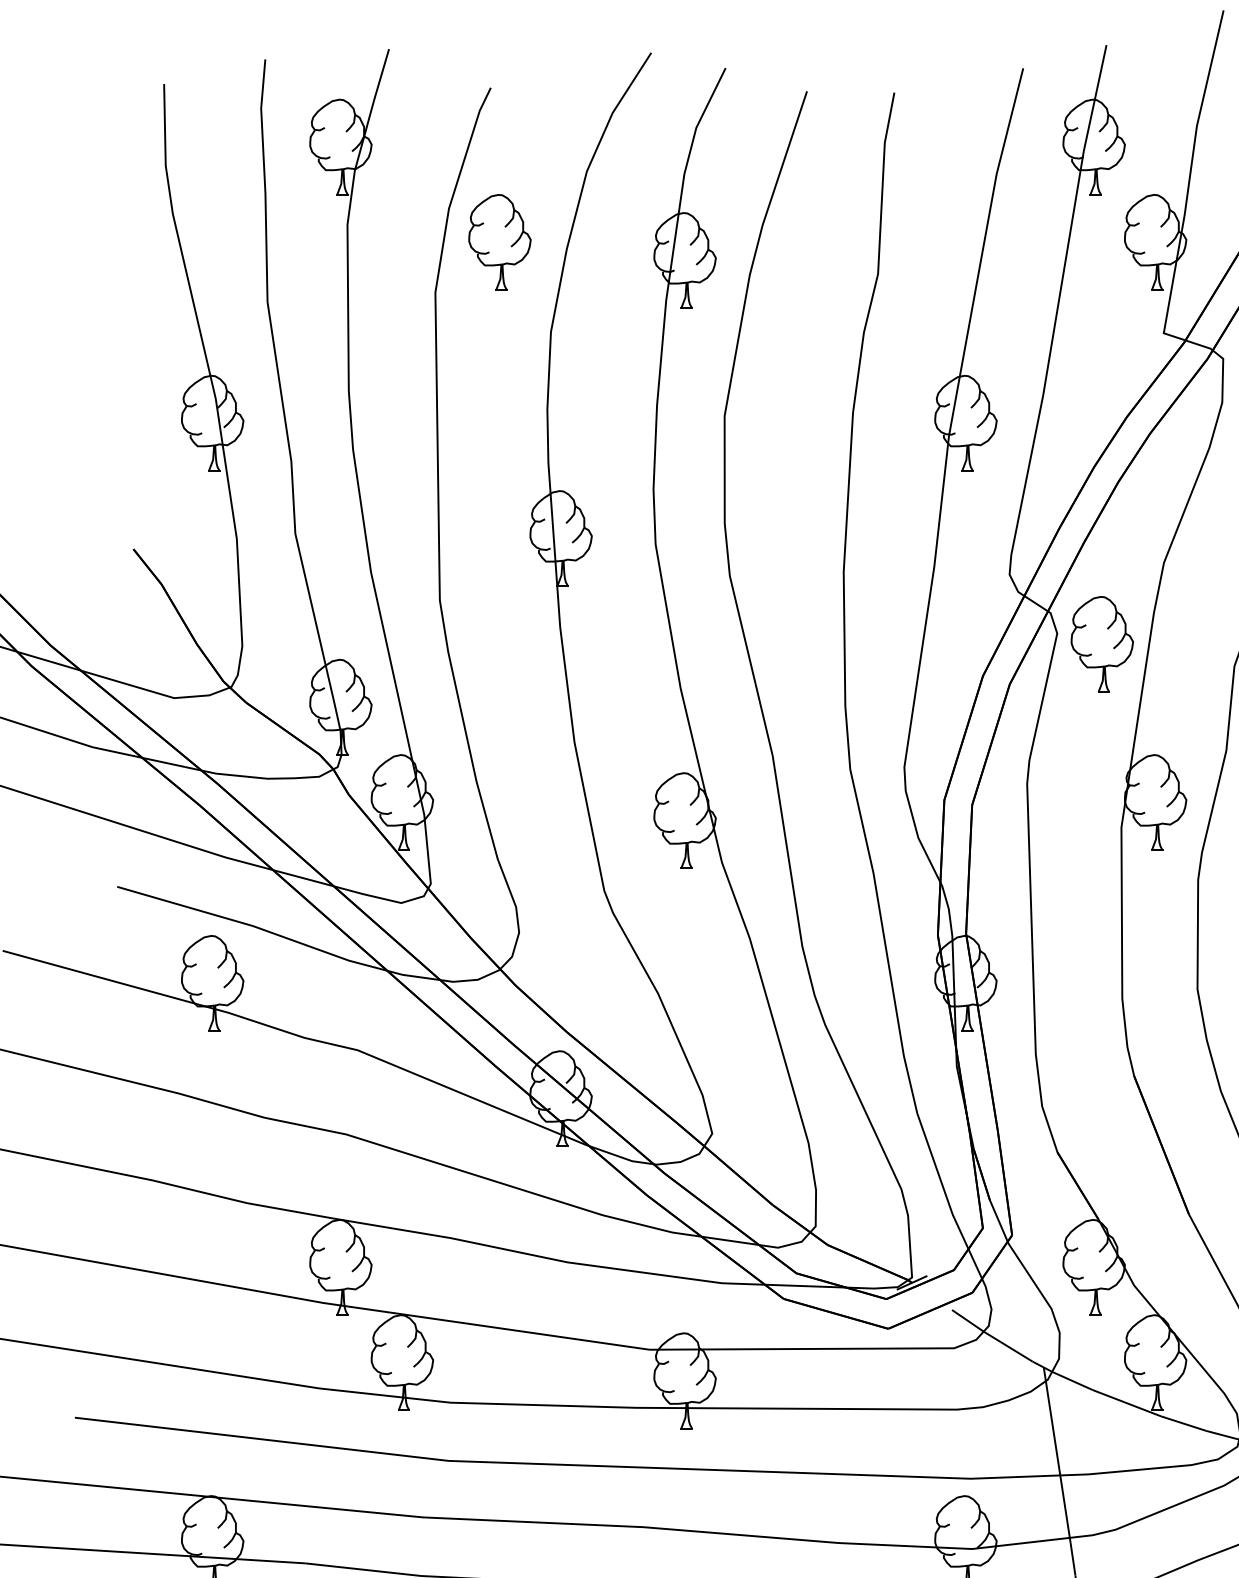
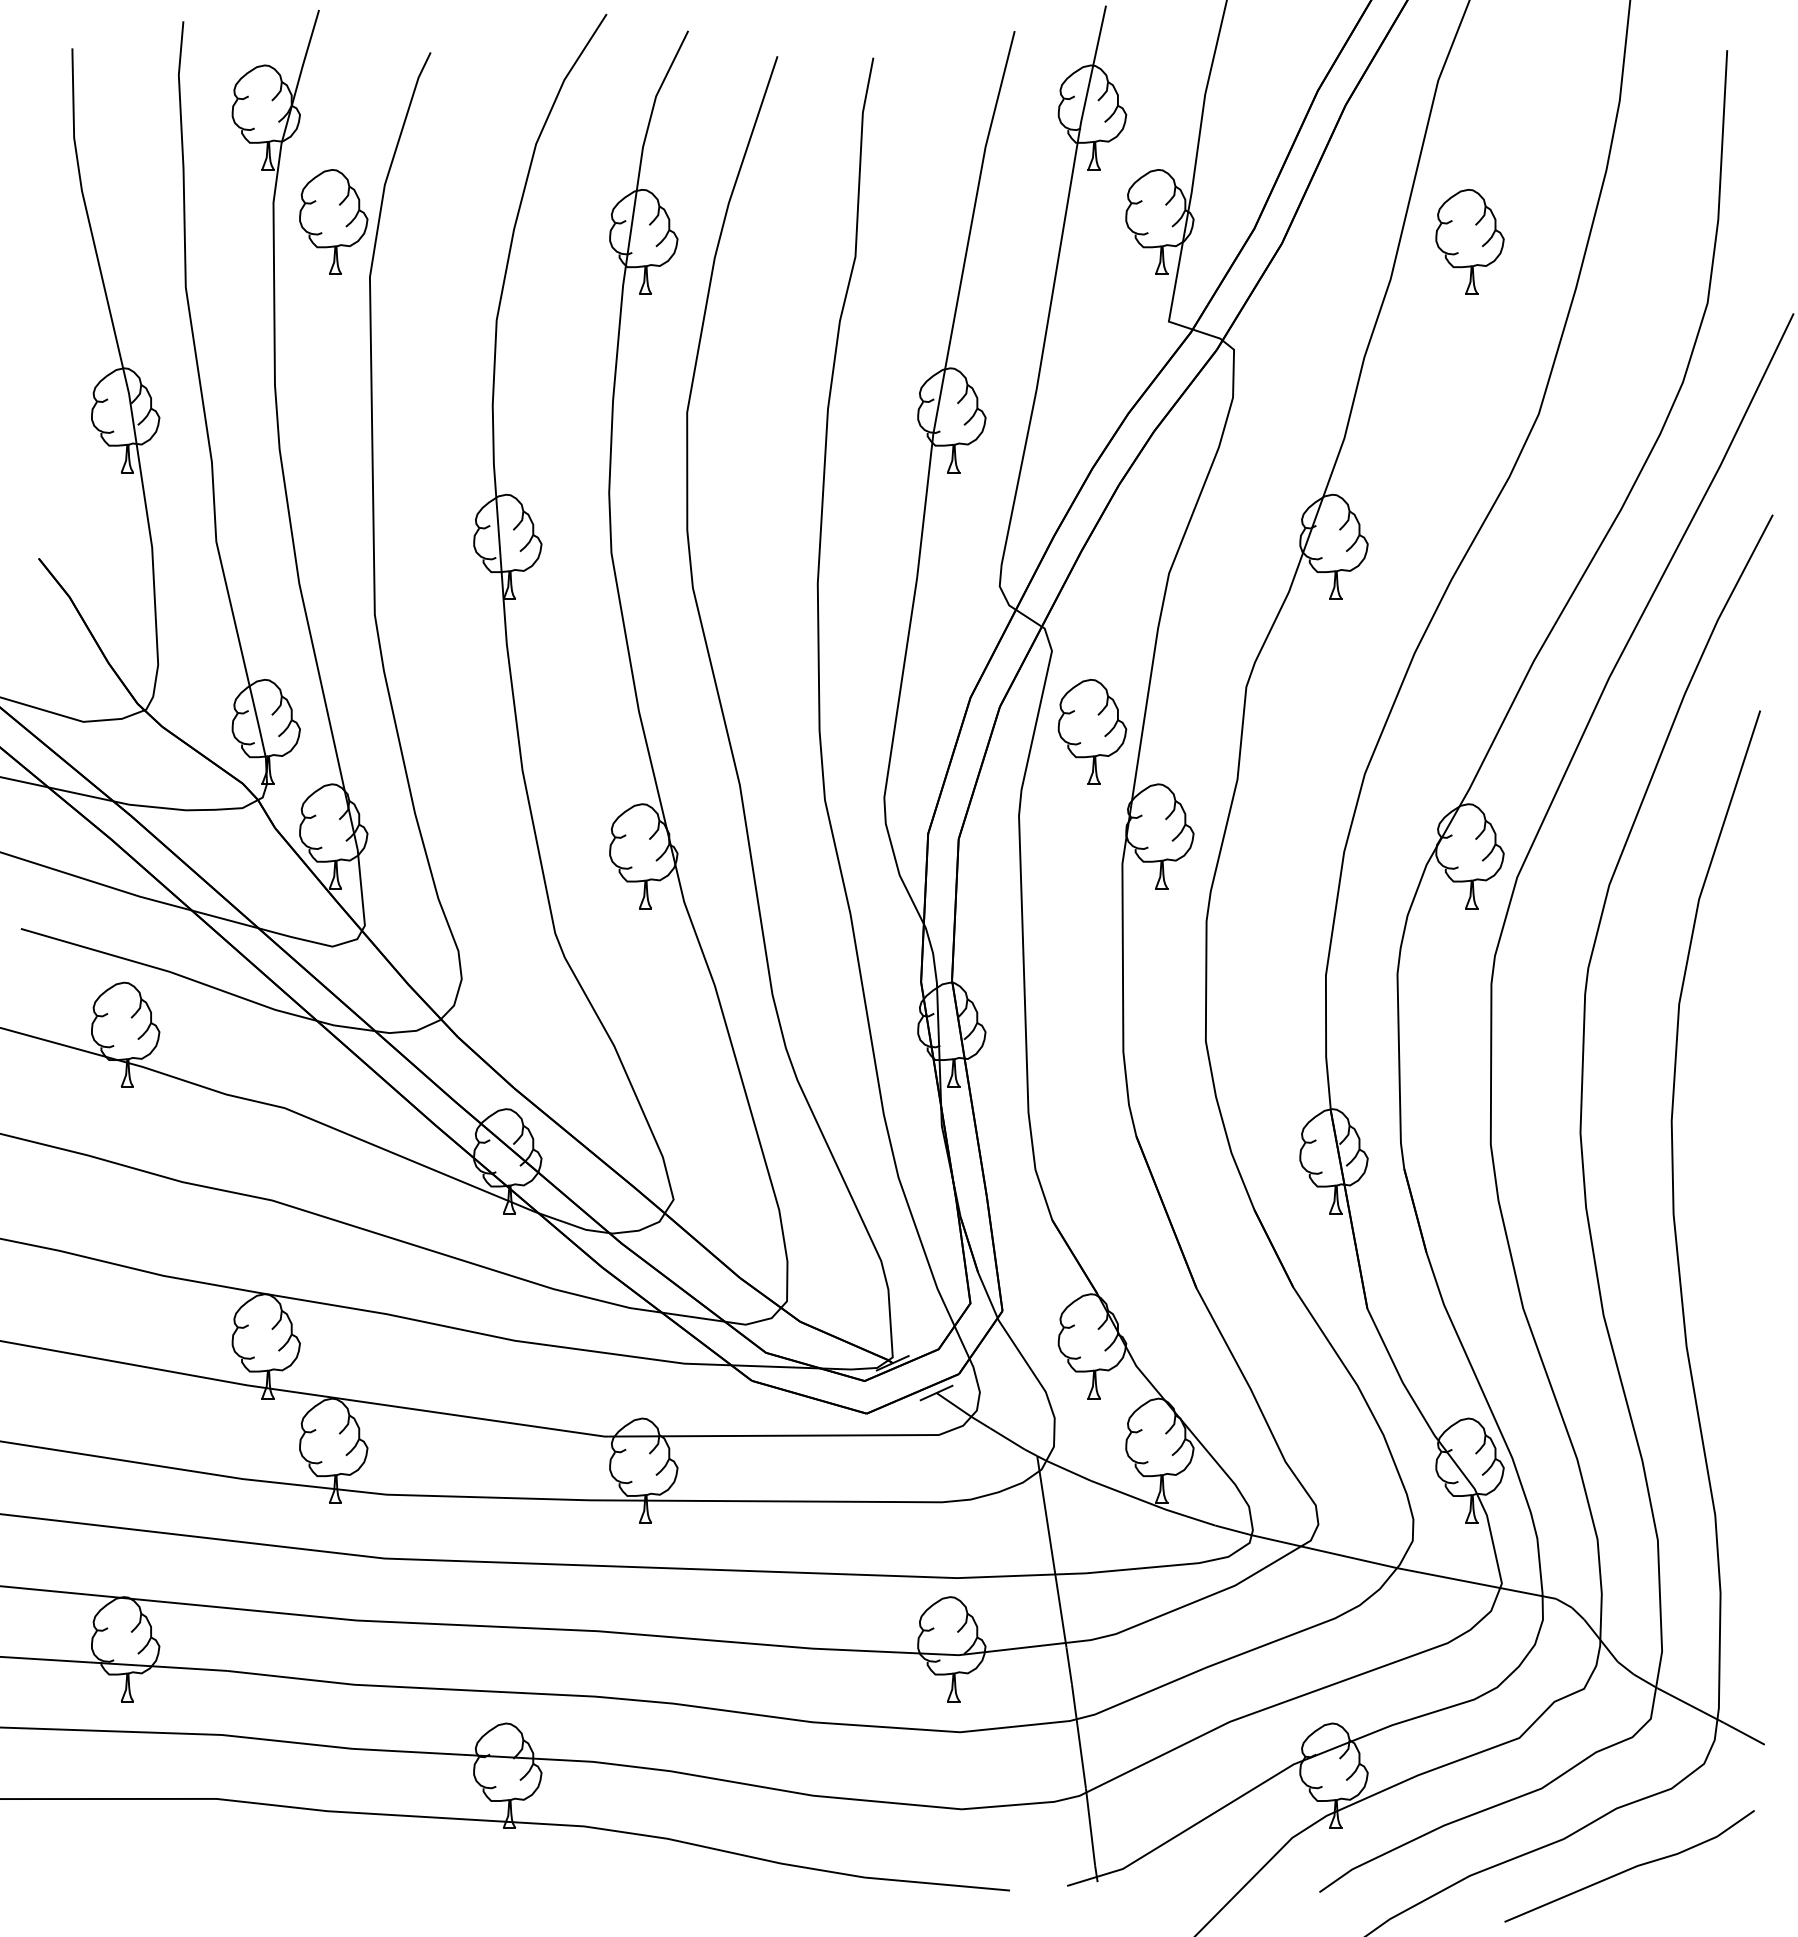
part: (499, 241) -> (333, 221), moved
part: (1102, 643) -> (1092, 731), moved
line: (951, 1309) -> (936, 1392), added

